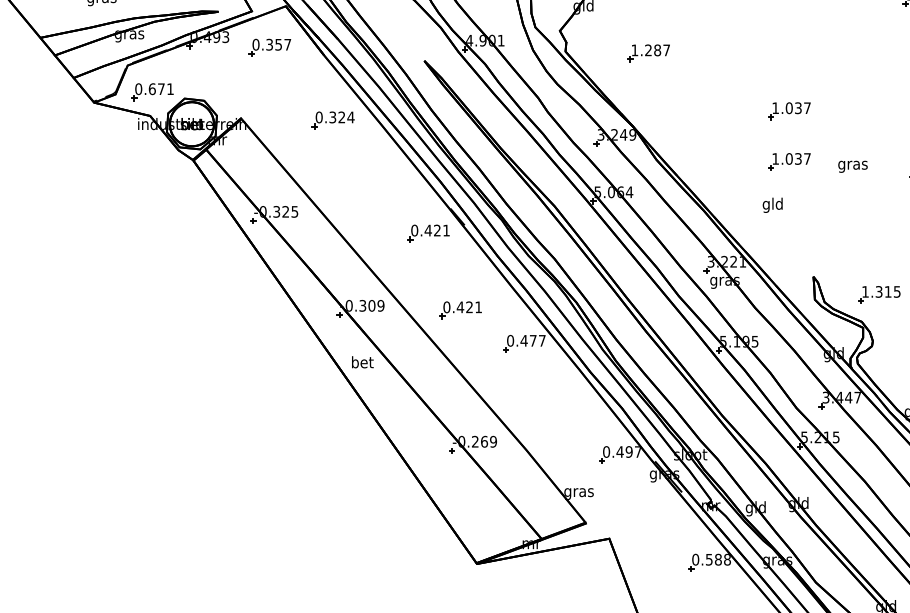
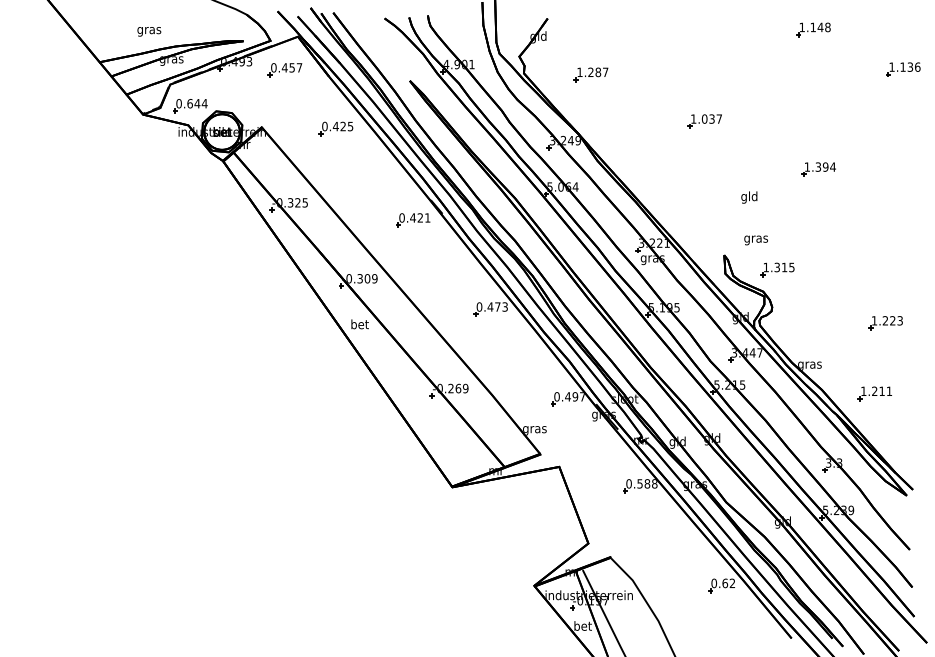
text: (269, 44) -> (284, 67), 0.357 -> 0.457
text: (165, 88) -> (200, 103), 0.671 -> 0.644
text: (340, 117) -> (342, 126), 0.324 -> 0.425
part: (789, 161) -> (704, 162), removed
text: (852, 166) -> (755, 240), moved
text: (772, 205) -> (749, 197), moved
part: (461, 310) -> (439, 282), removed
text: (541, 340) -> (504, 306), 0.477 -> 0.473

